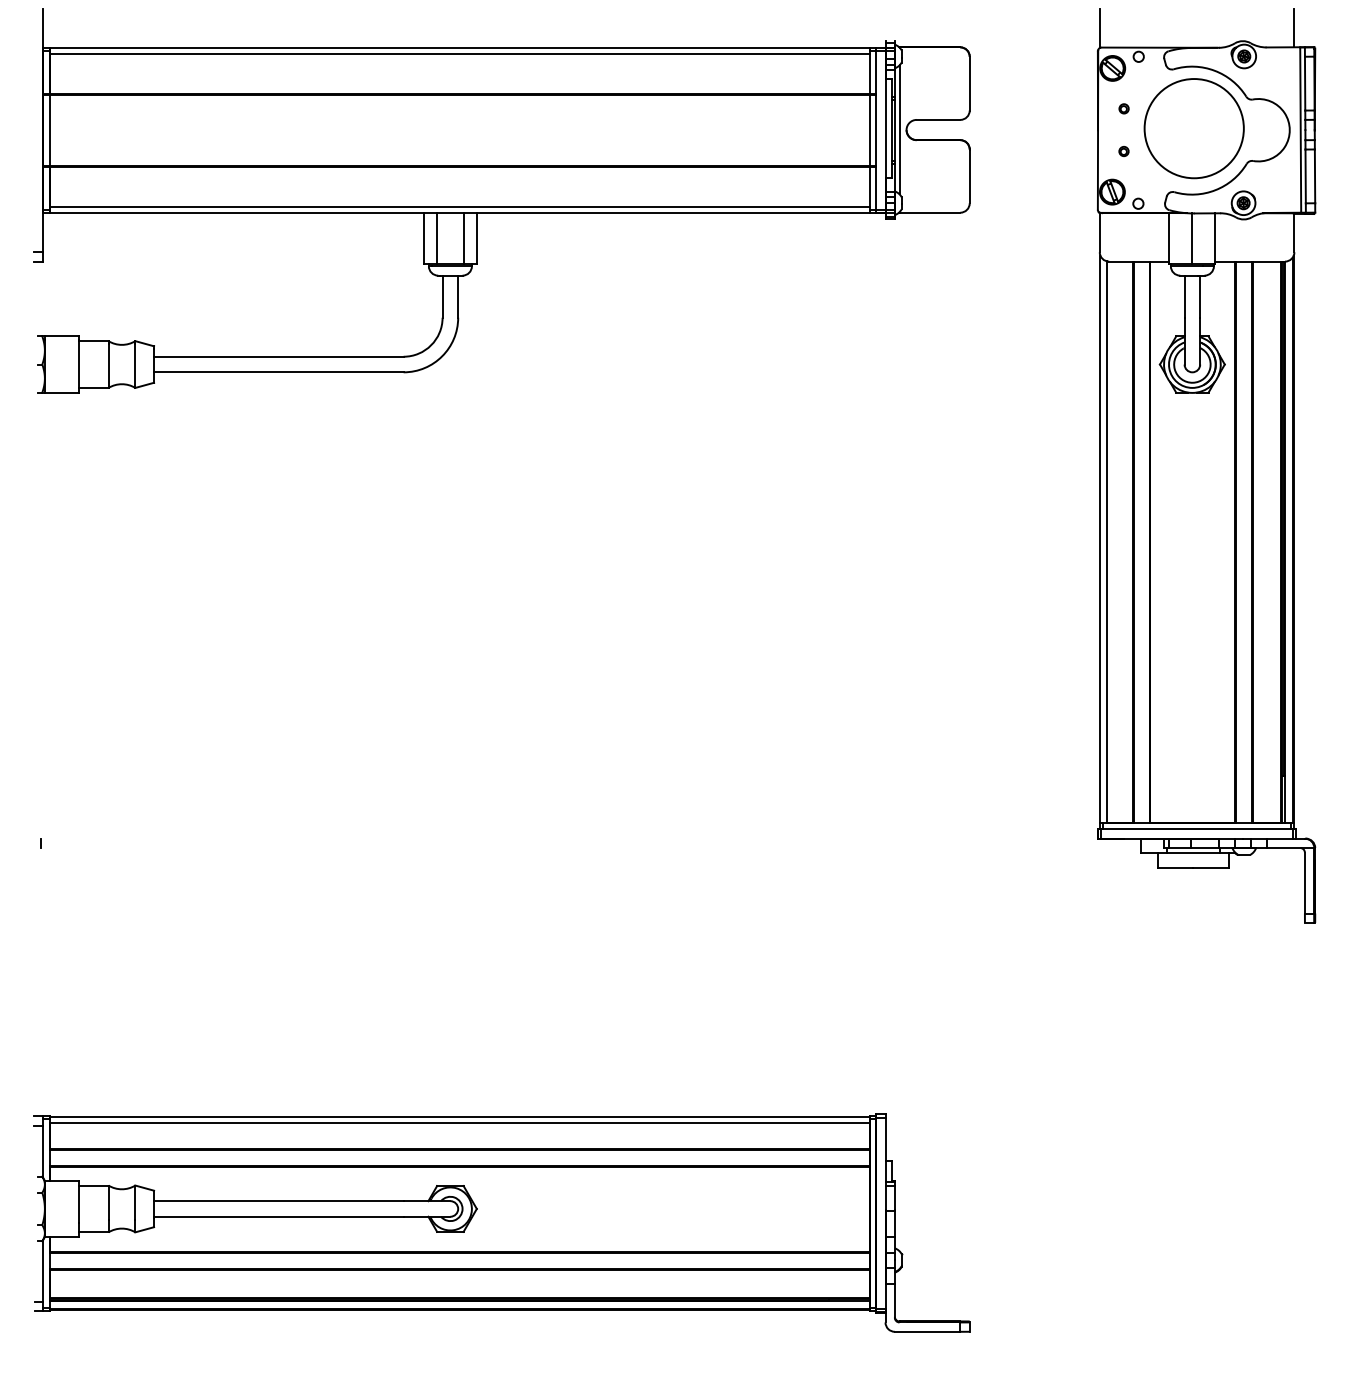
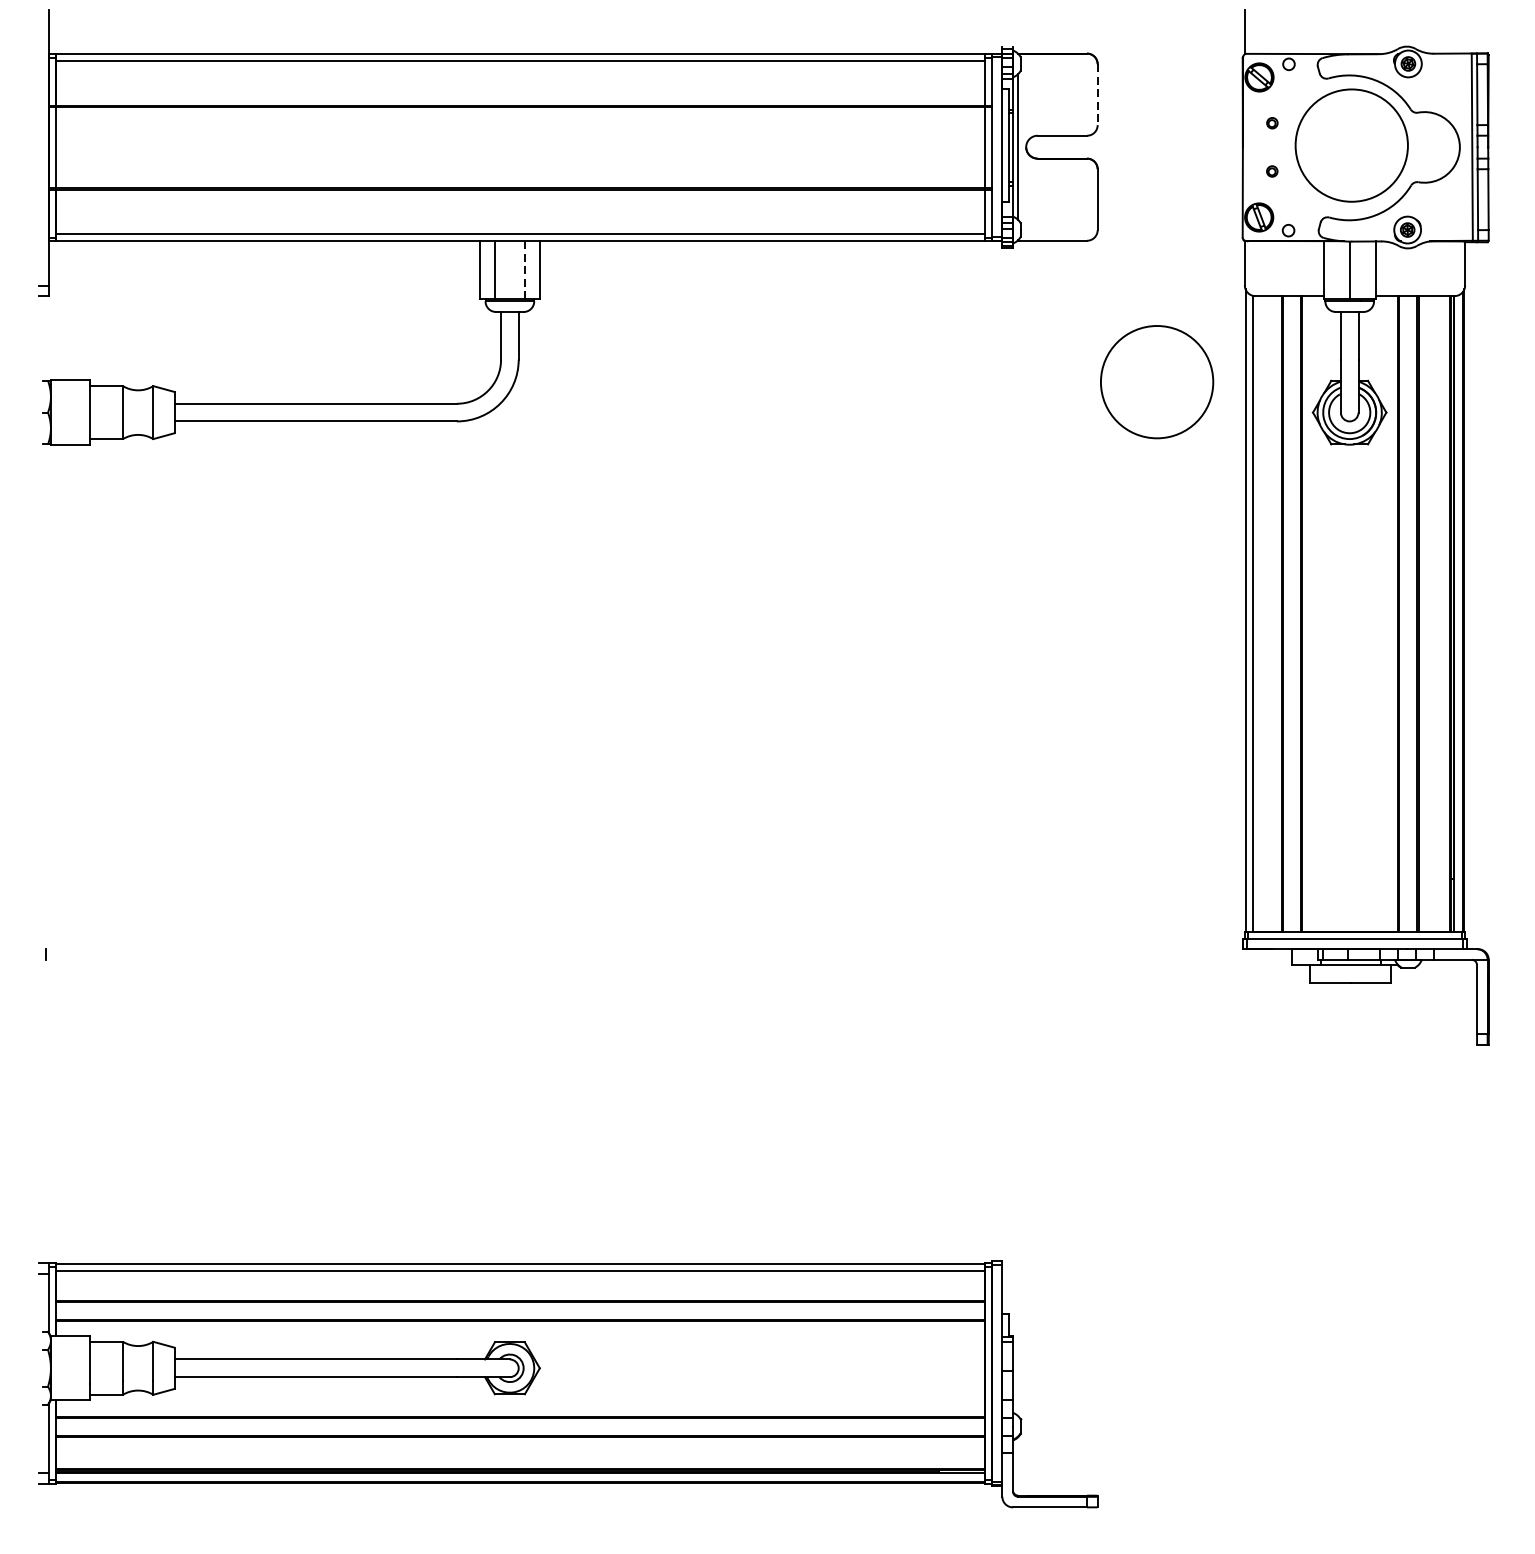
line: (1294, 27) -> (1465, 31), removed
line: (969, 83) -> (1097, 94), solid -> dashed
line: (463, 239) -> (524, 271), solid -> dashed
circle: (1021, 337) -> (1156, 382), added

